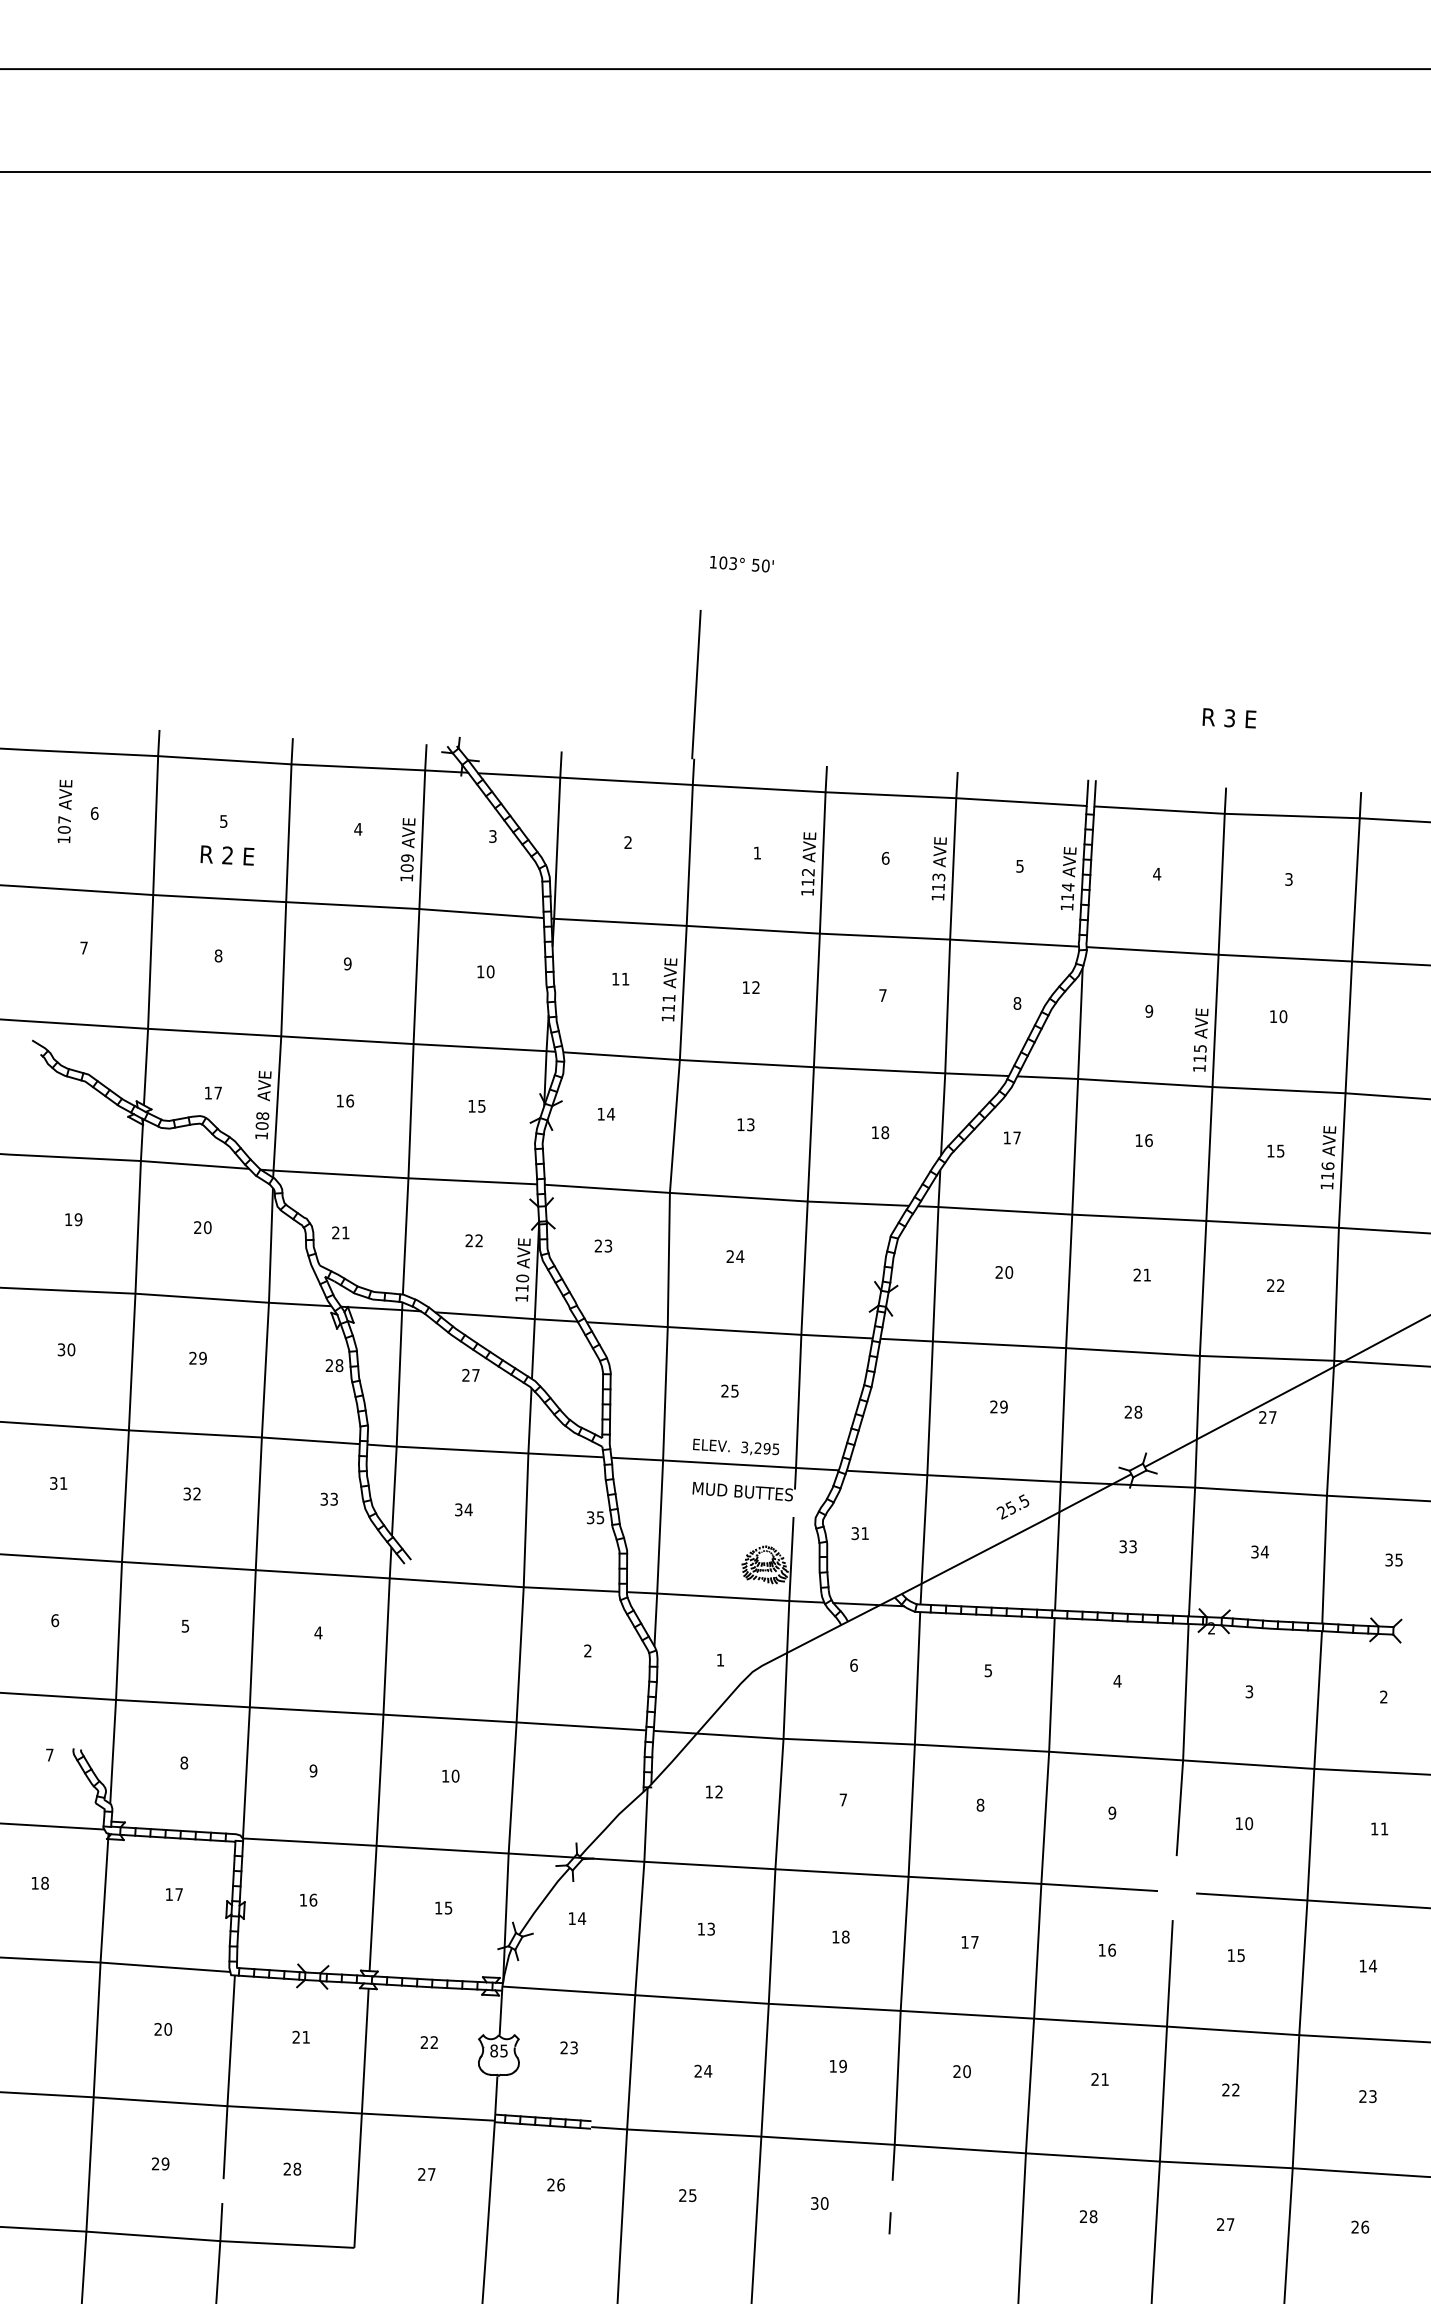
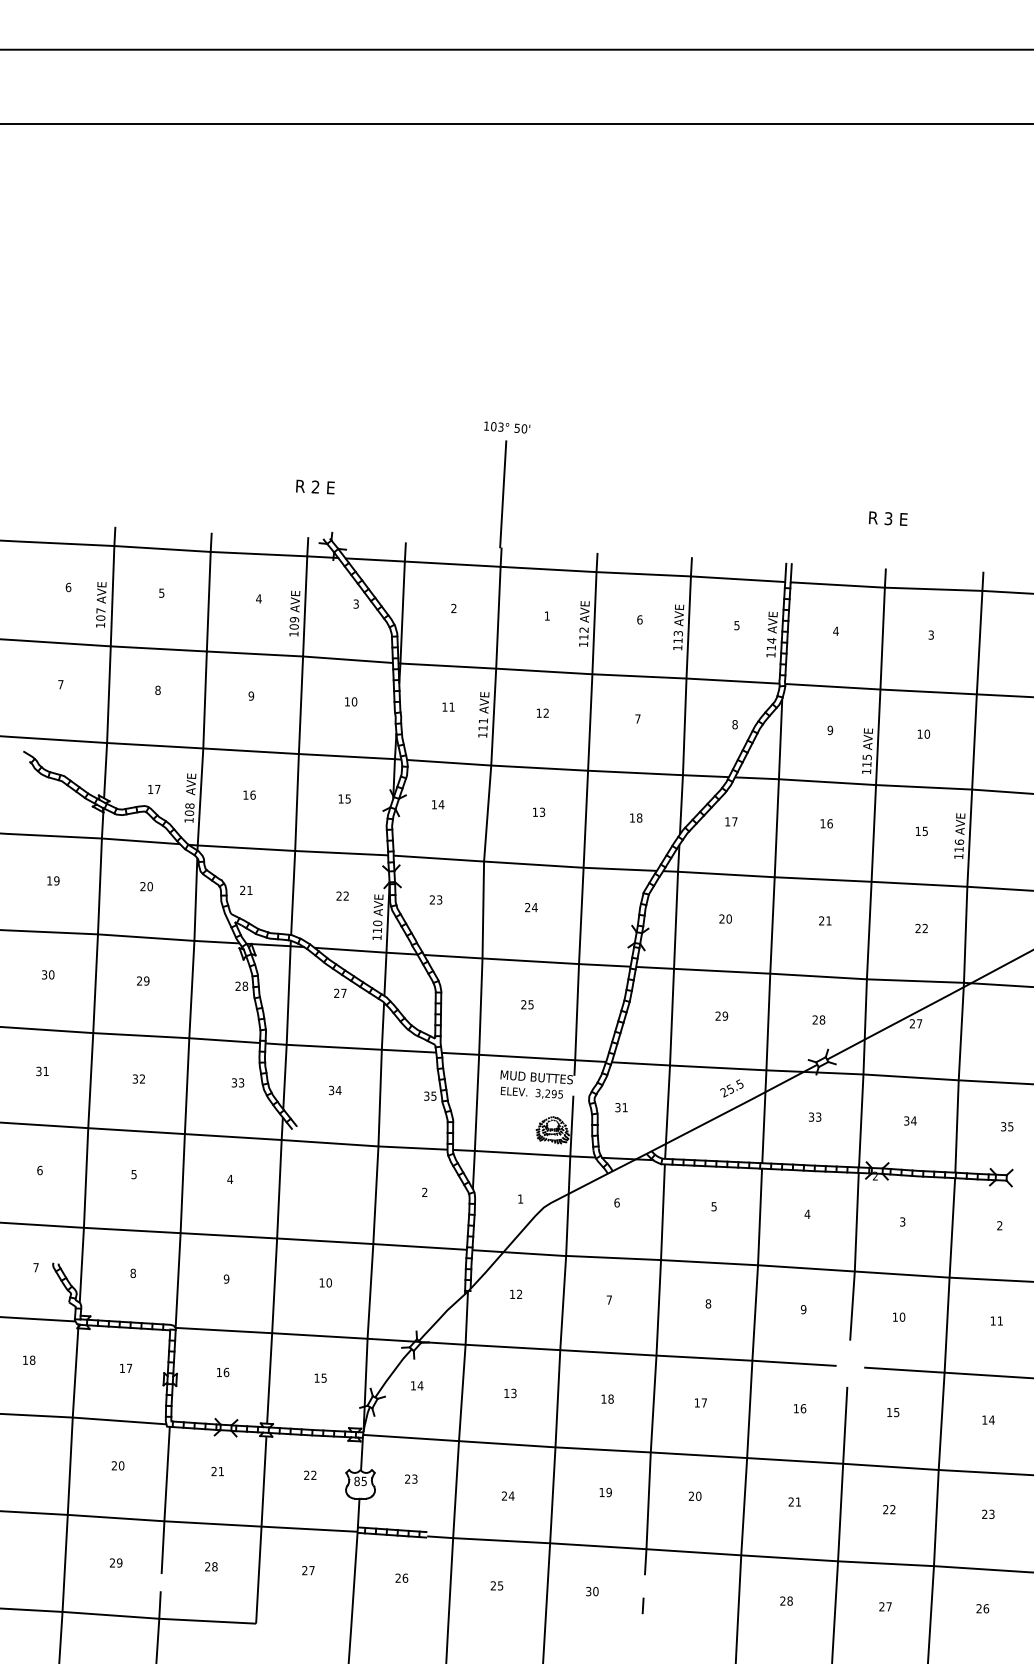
text: (741, 564) -> (506, 427), moved
text: (64, 810) -> (100, 604), moved
text: (227, 855) -> (315, 487), moved
text: (736, 1446) -> (532, 1092), moved

